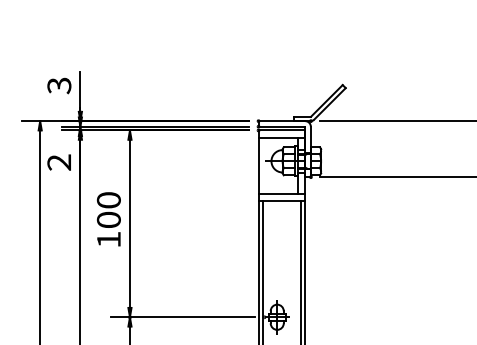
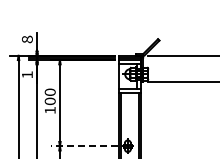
text: (59, 85) -> (27, 39), 3 -> 8
text: (57, 161) -> (26, 74), 2 -> 1
line: (183, 317) -> (84, 146), solid -> dashed

